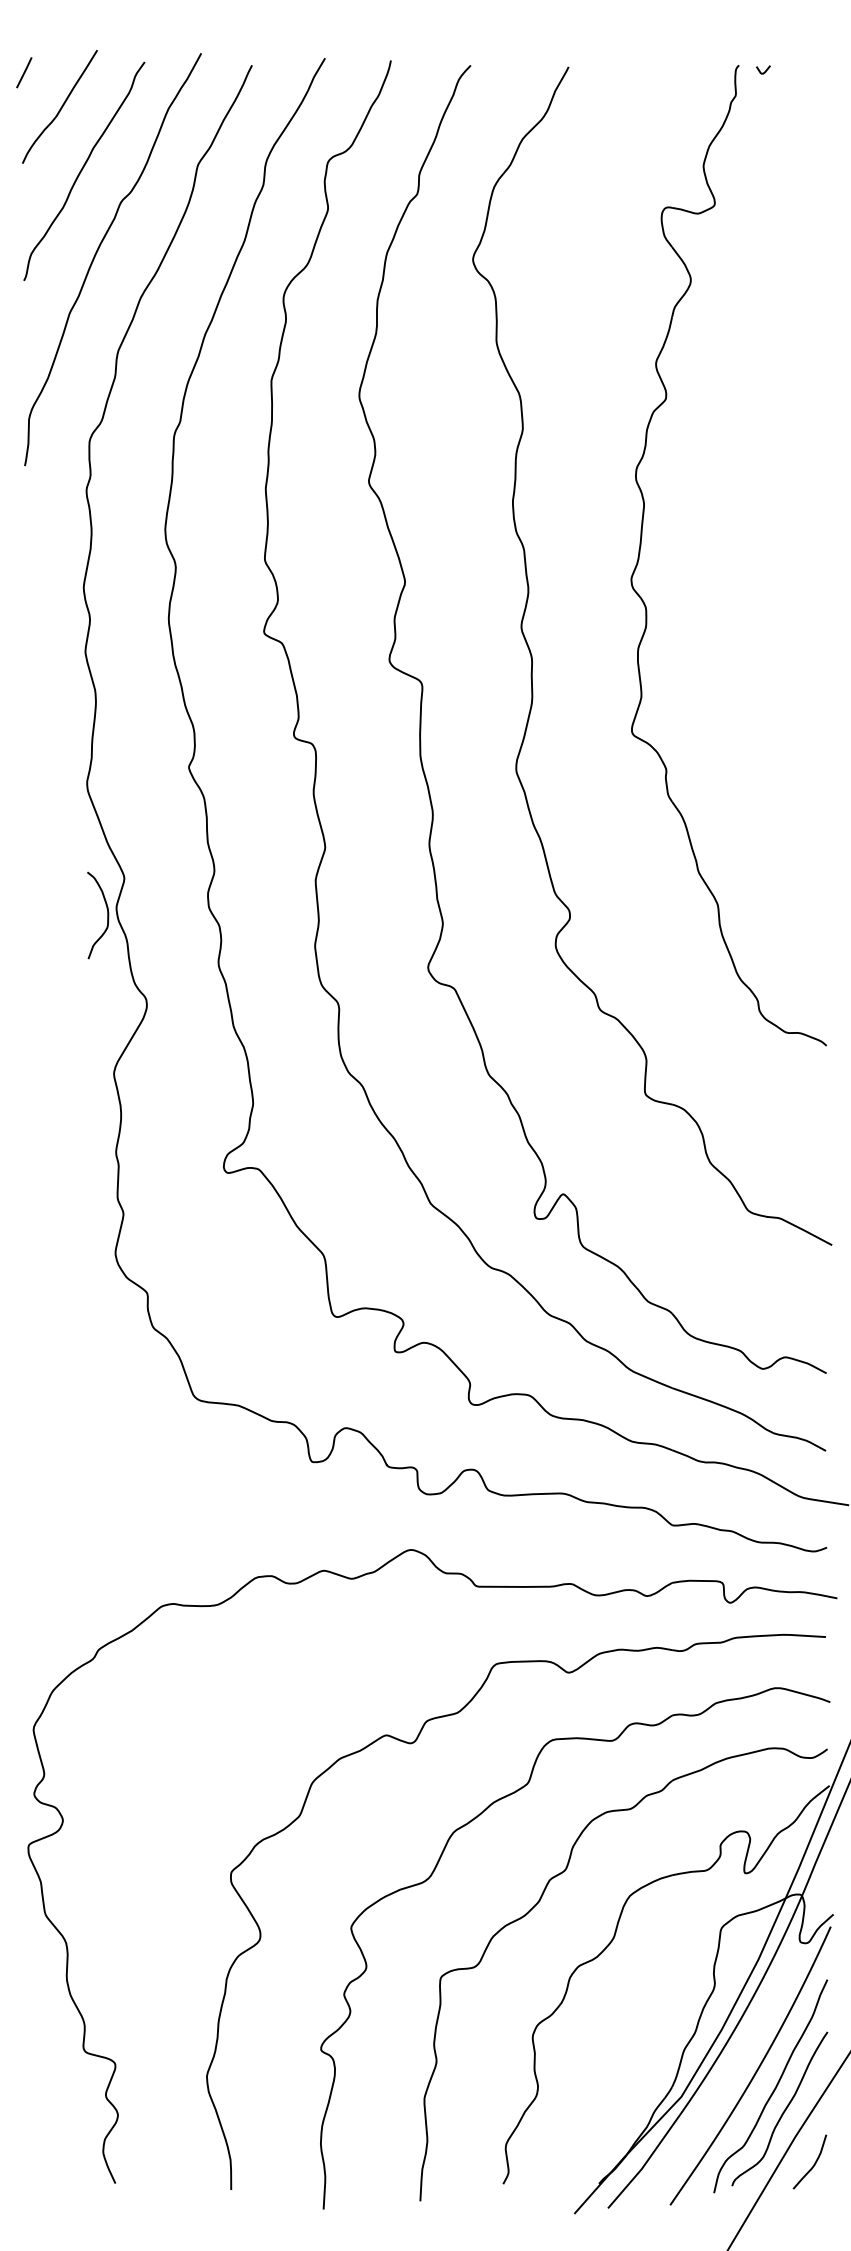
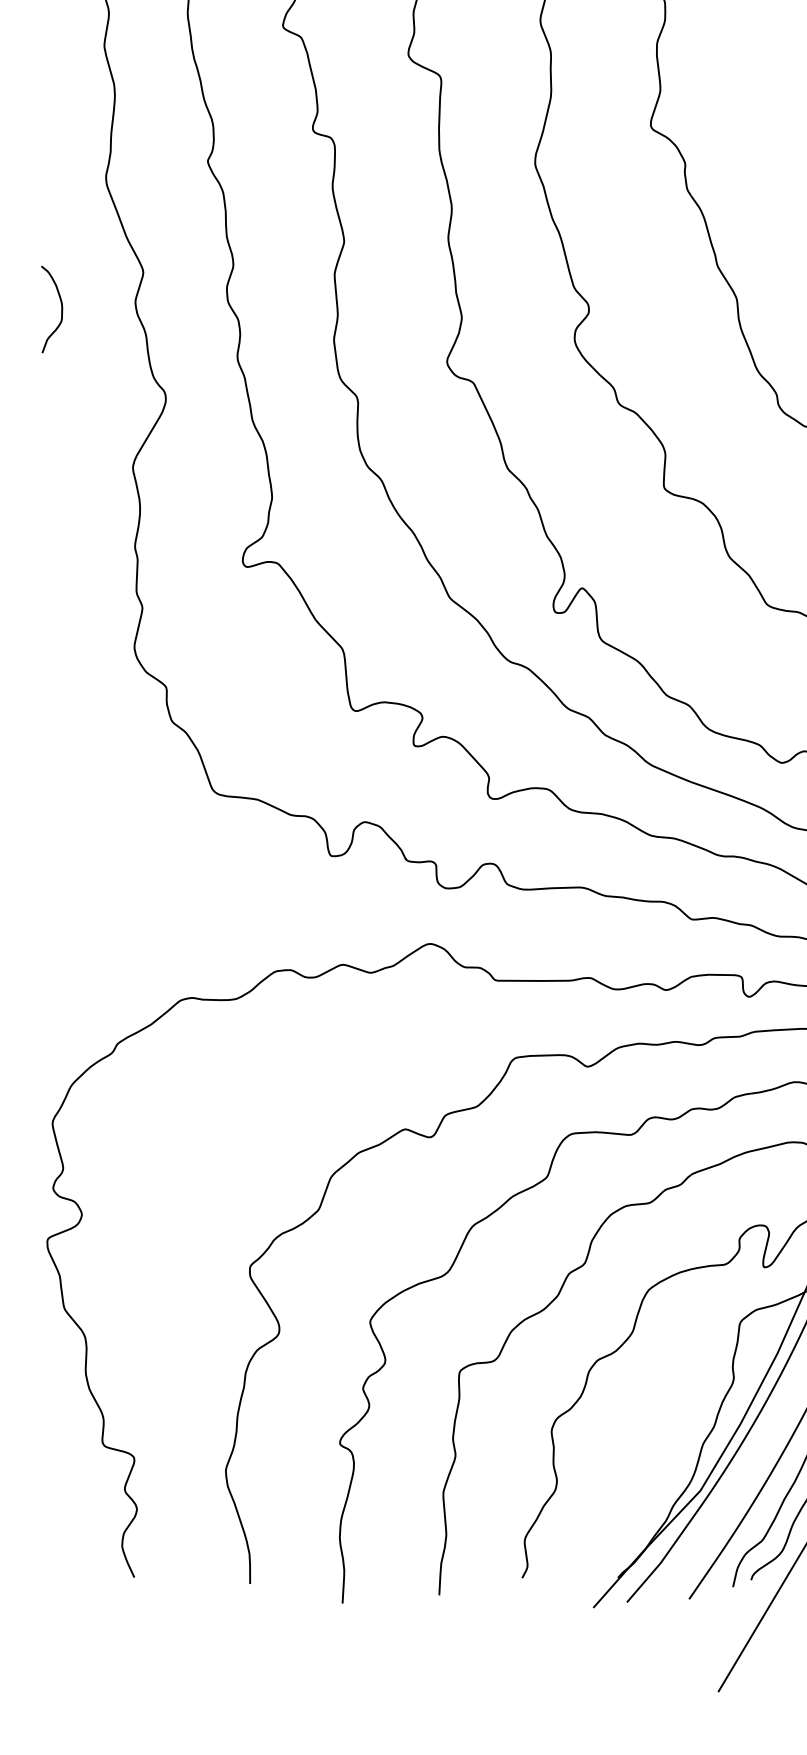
curve: (107, 915) -> (61, 309), moved

